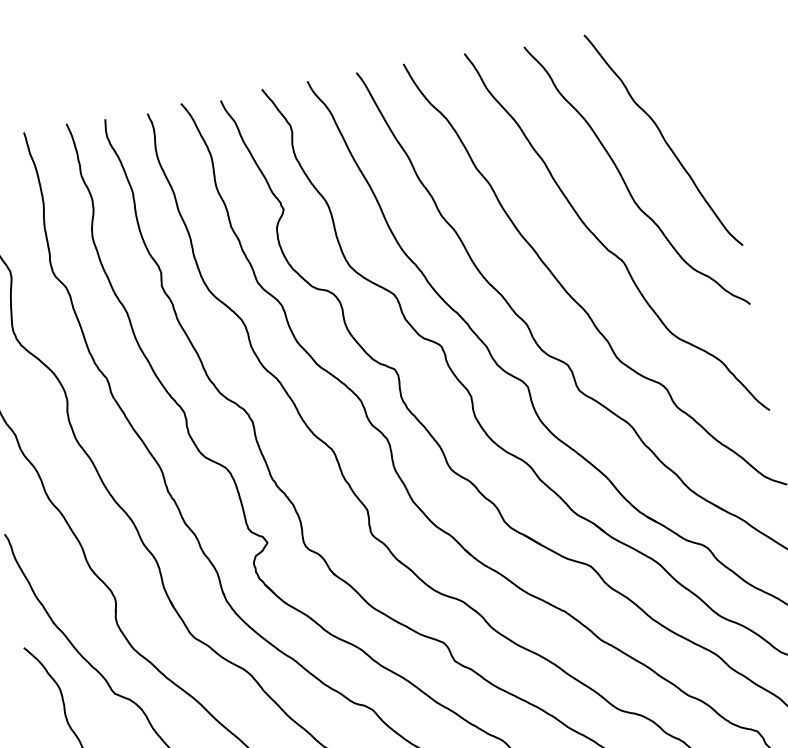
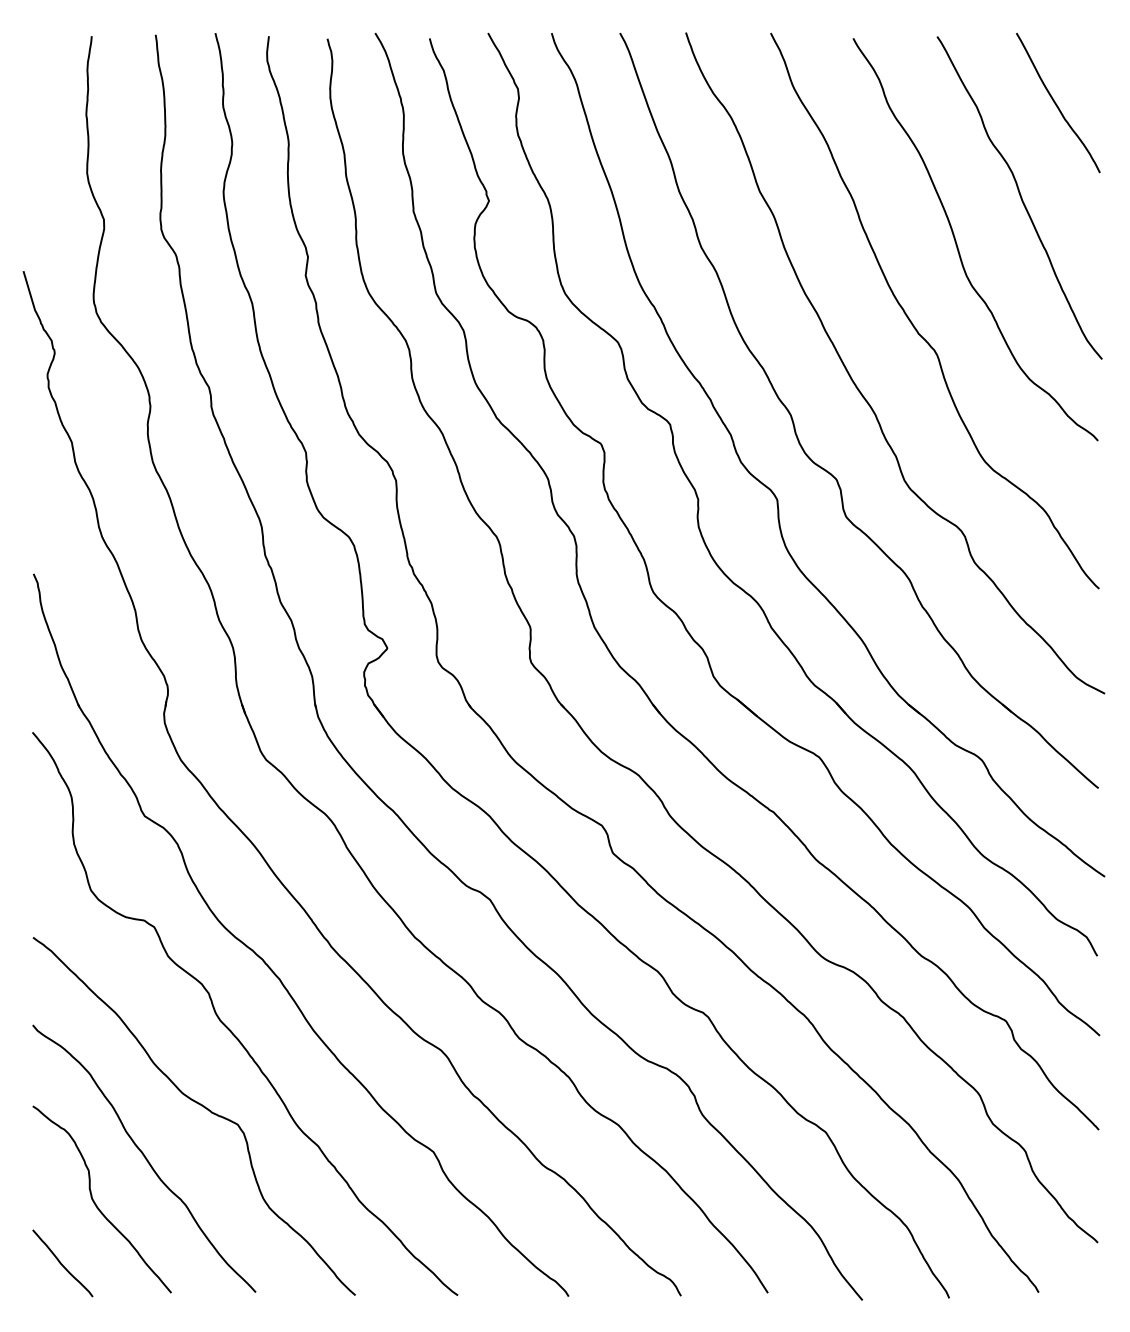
curve: (677, 67) -> (1056, 103), added

